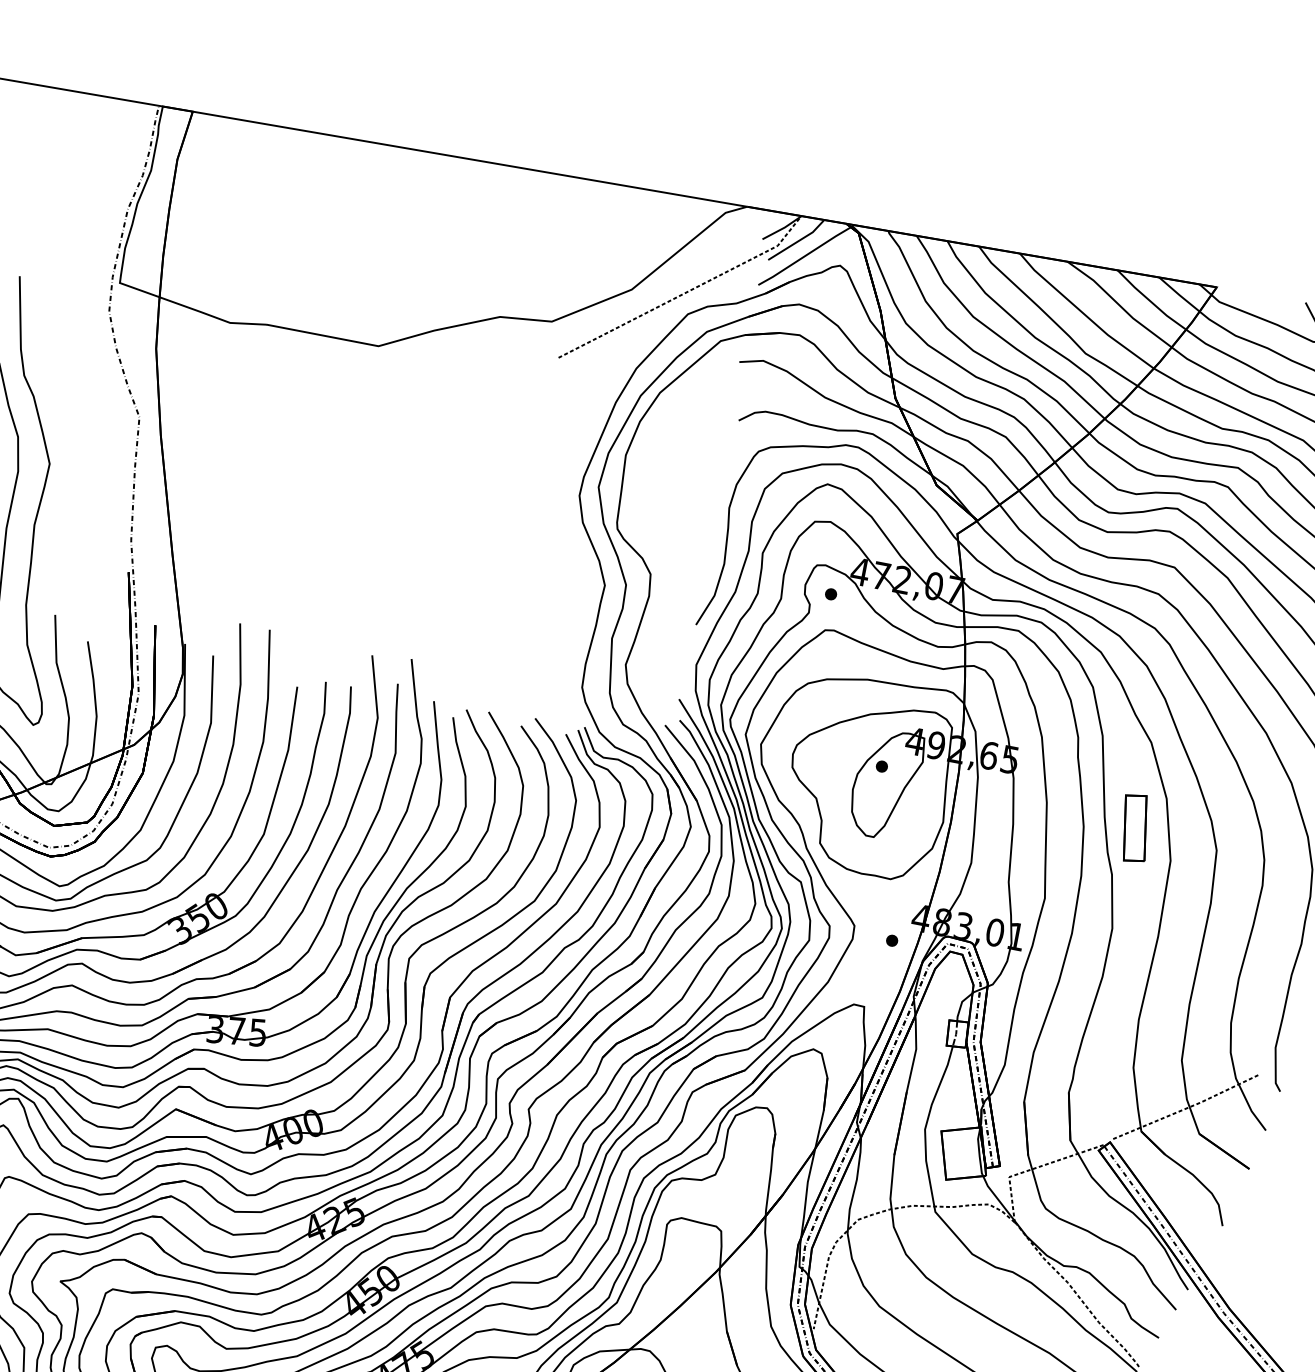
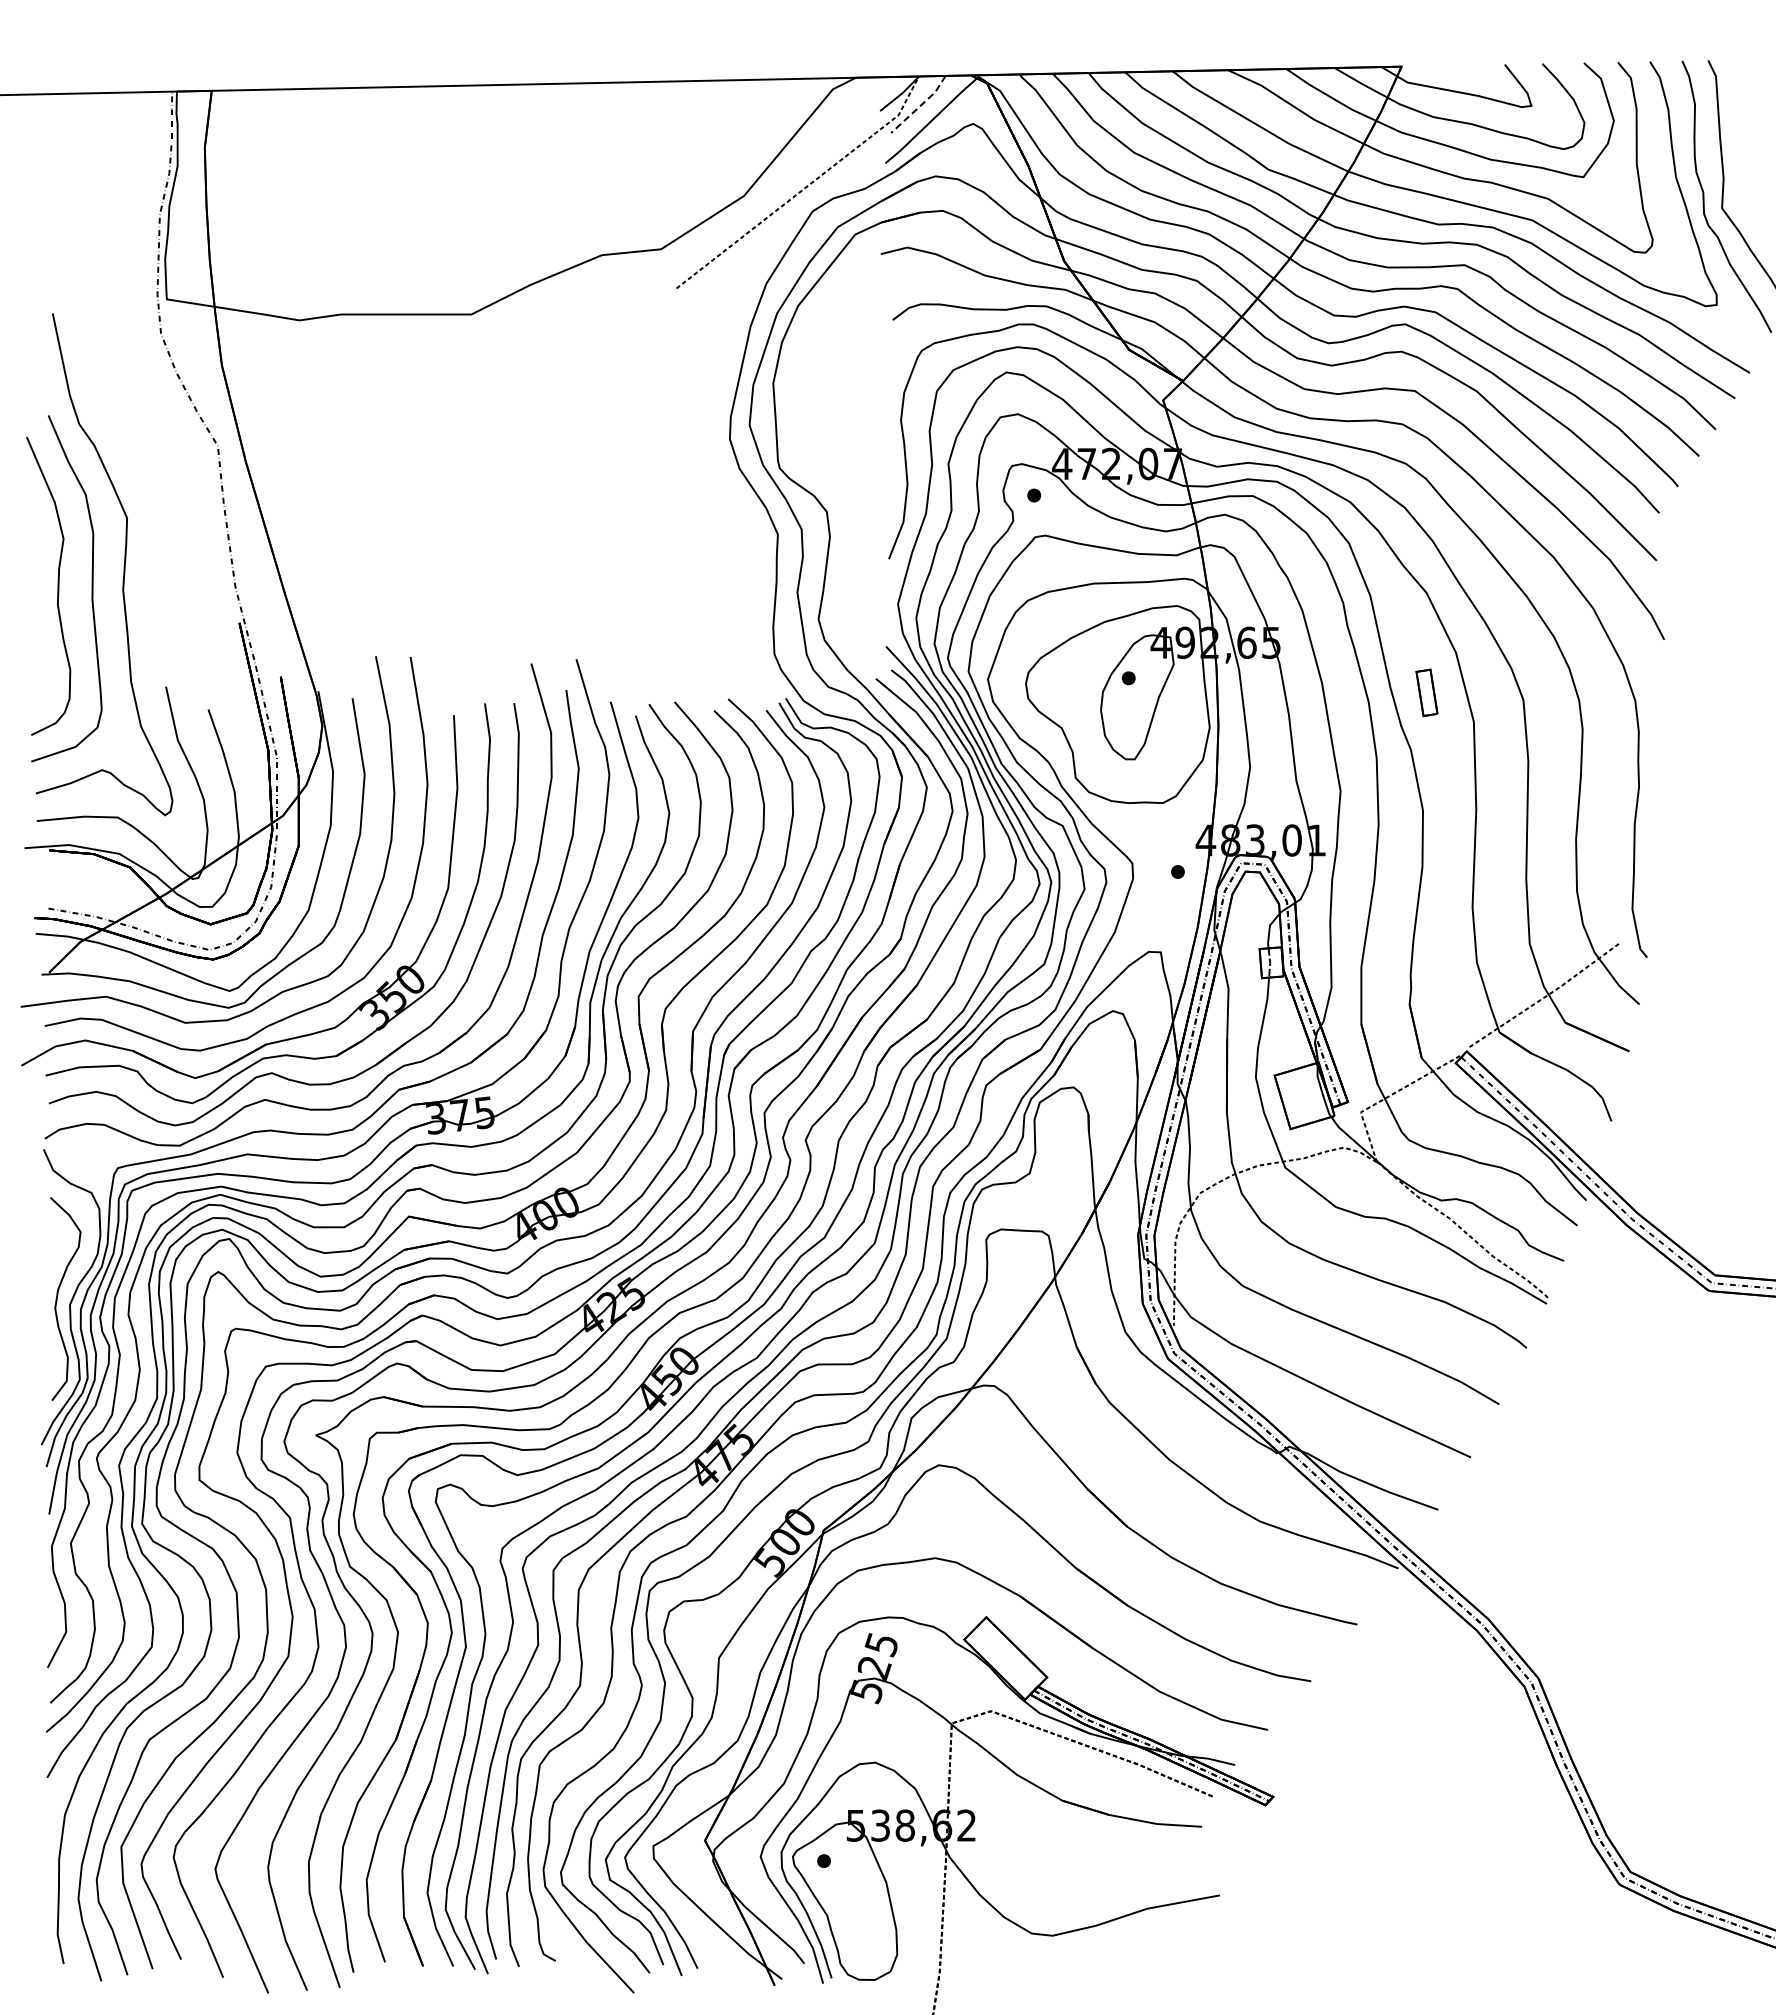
line: (797, 241) -> (920, 105), solid -> dashed
part: (1134, 827) -> (1426, 692), size x0.6

